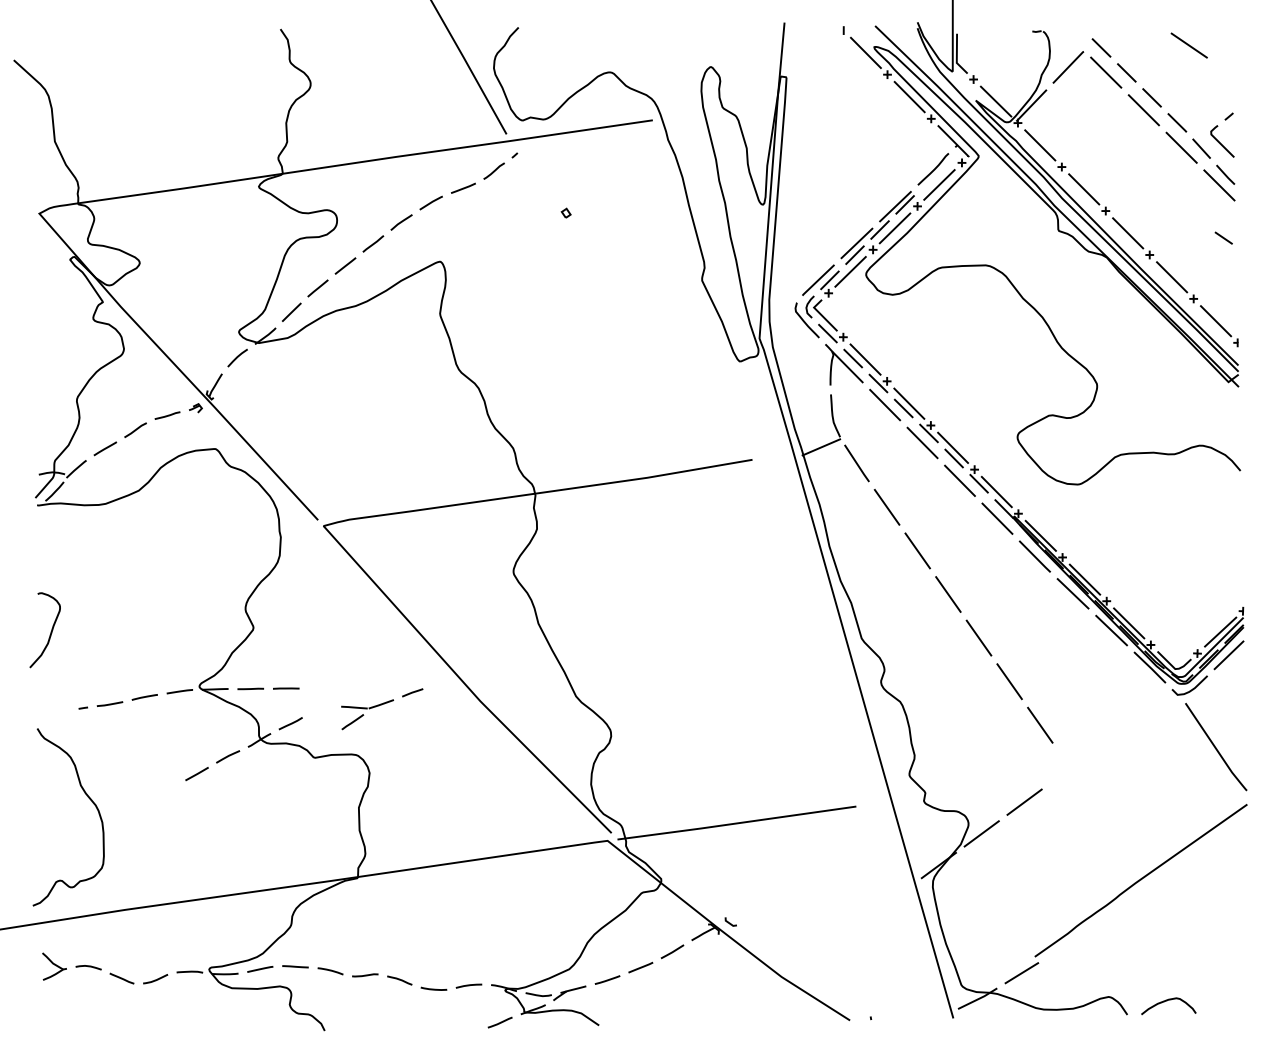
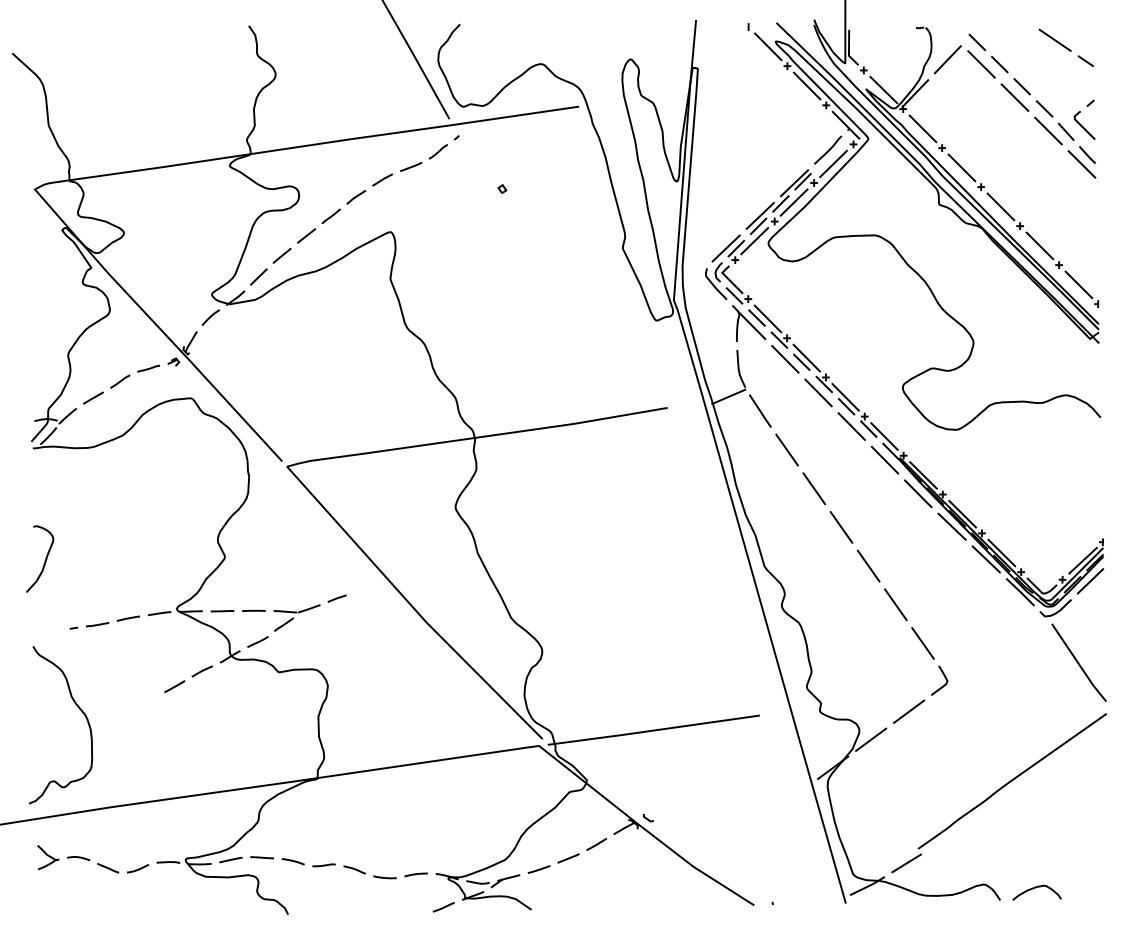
line: (1223, 237) -> (1085, 60), moved
part: (381, 708) -> (309, 612), moved
curve: (1064, 763) -> (944, 677), added

